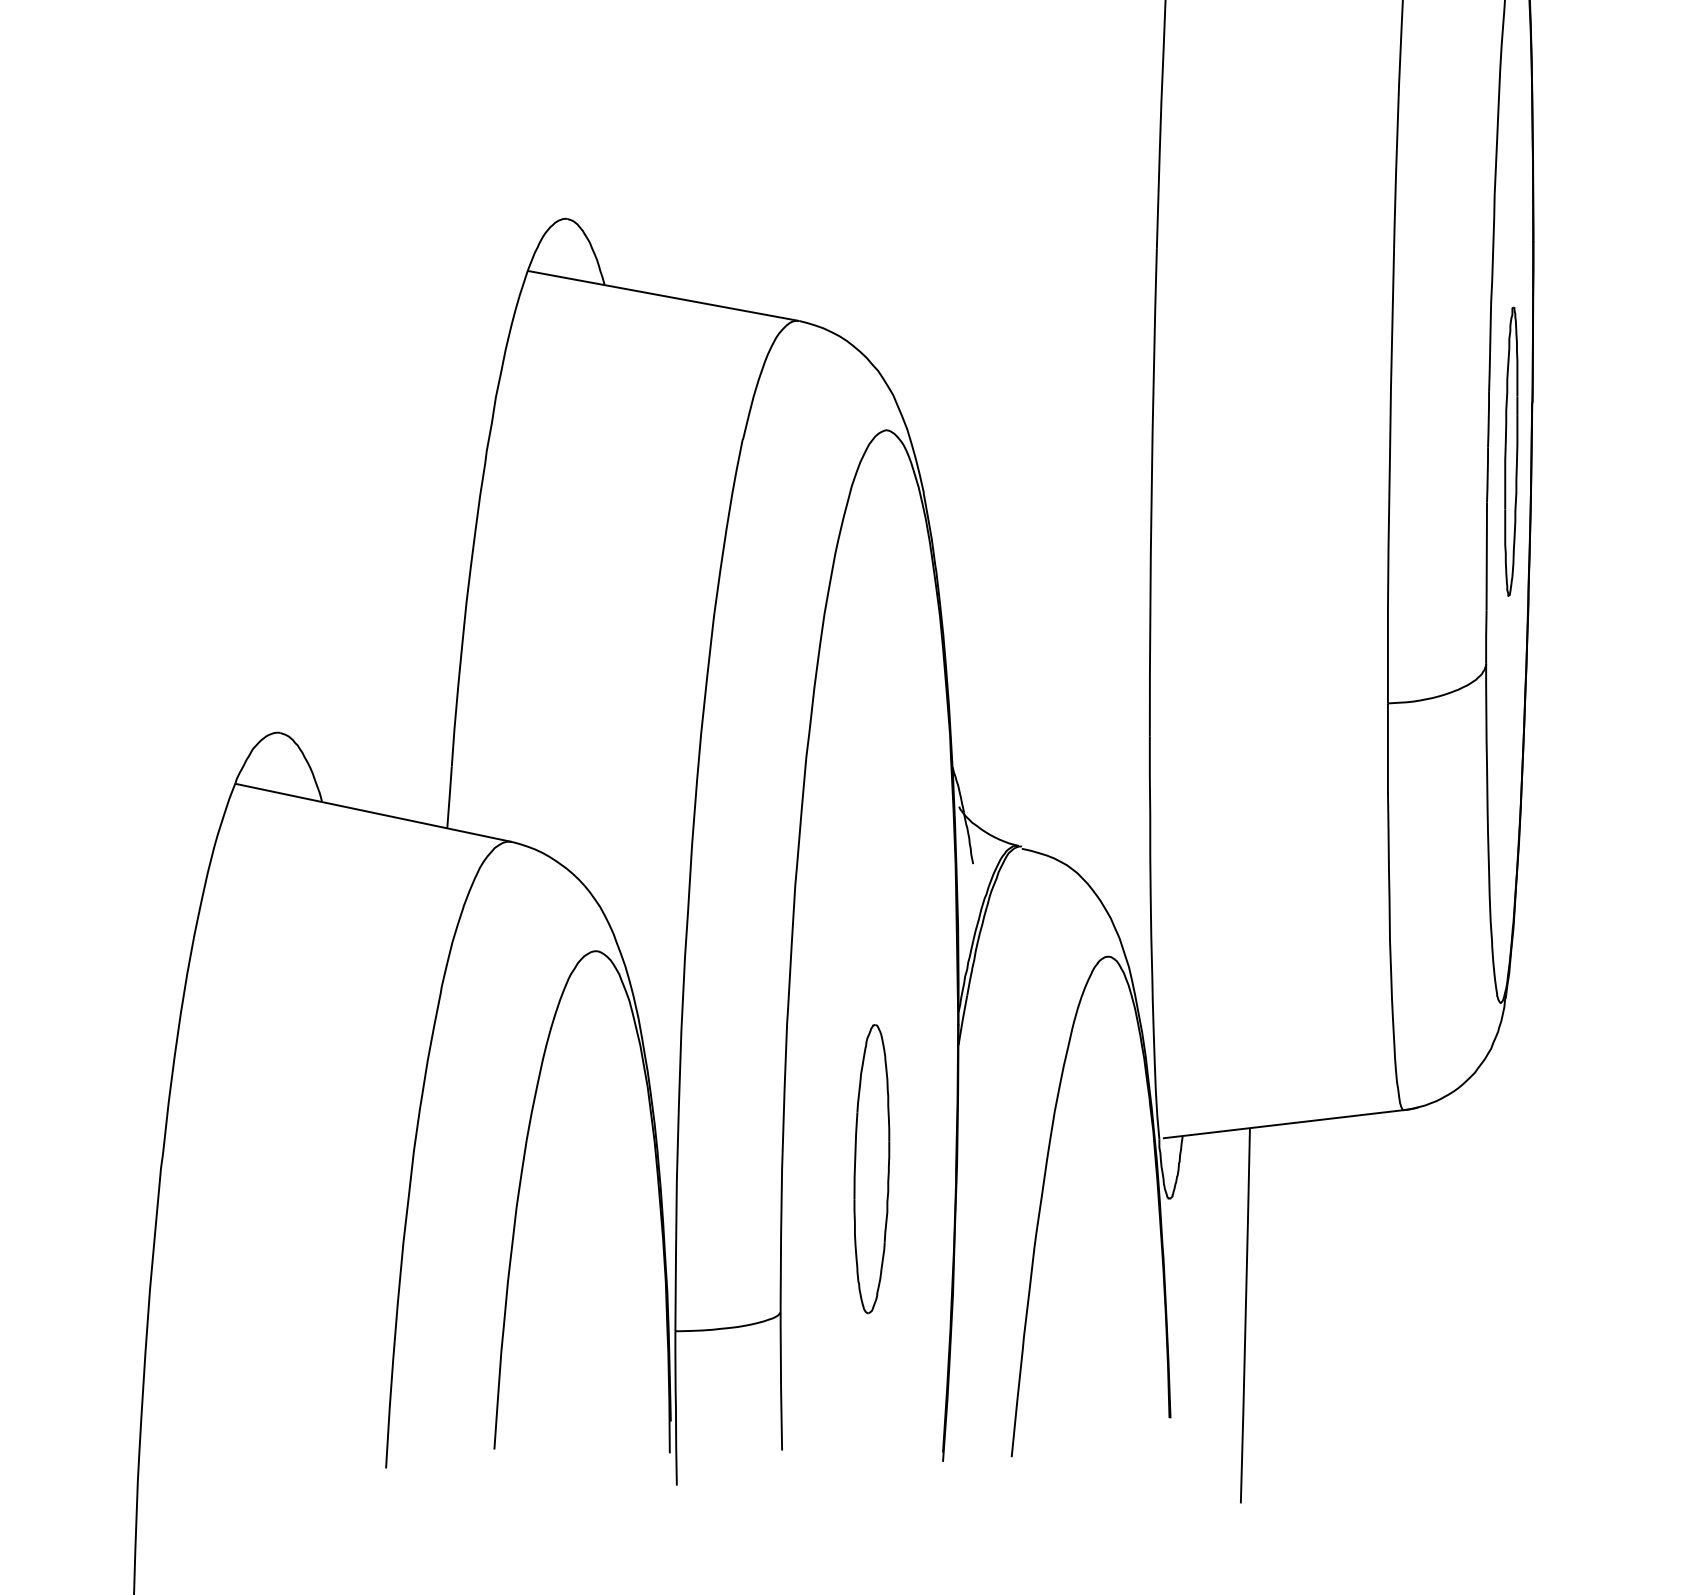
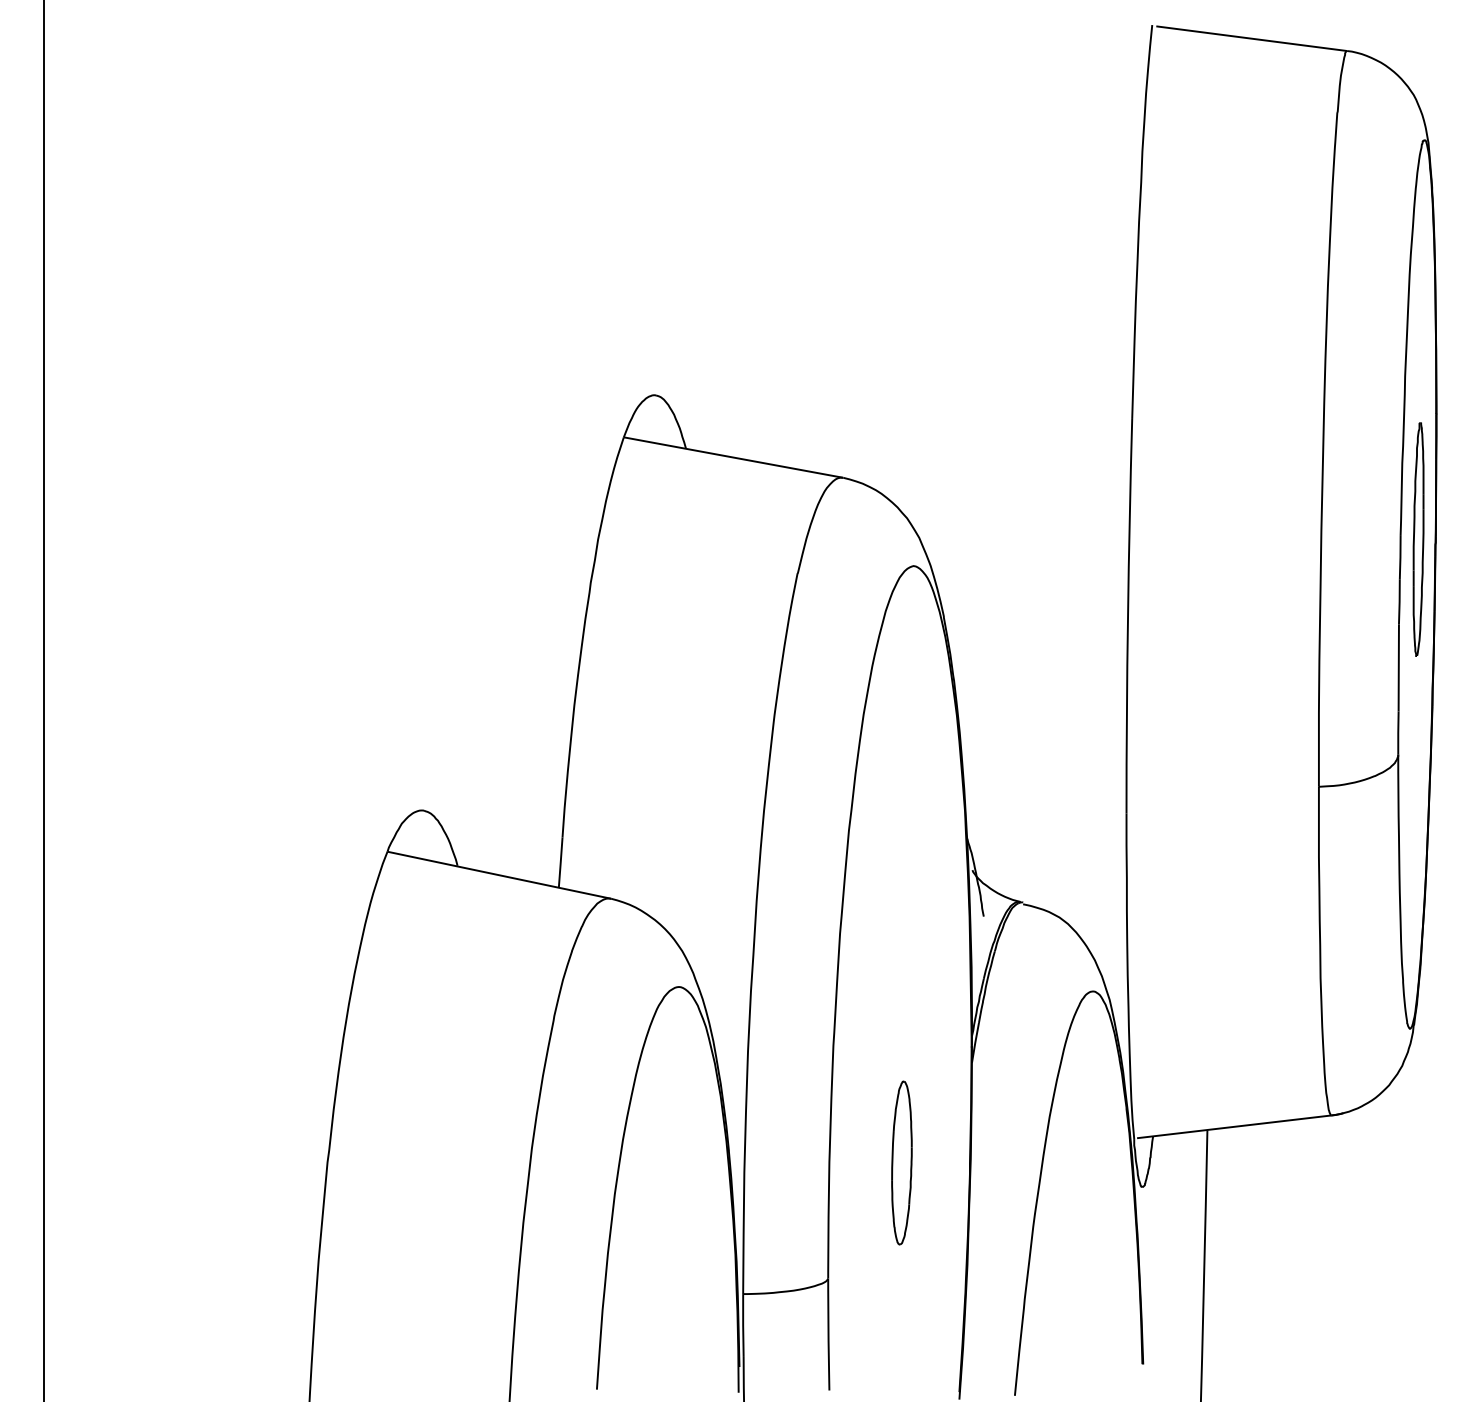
part: (1511, 451) -> (1418, 539), moved
part: (871, 1168) -> (901, 1162), size x0.7

